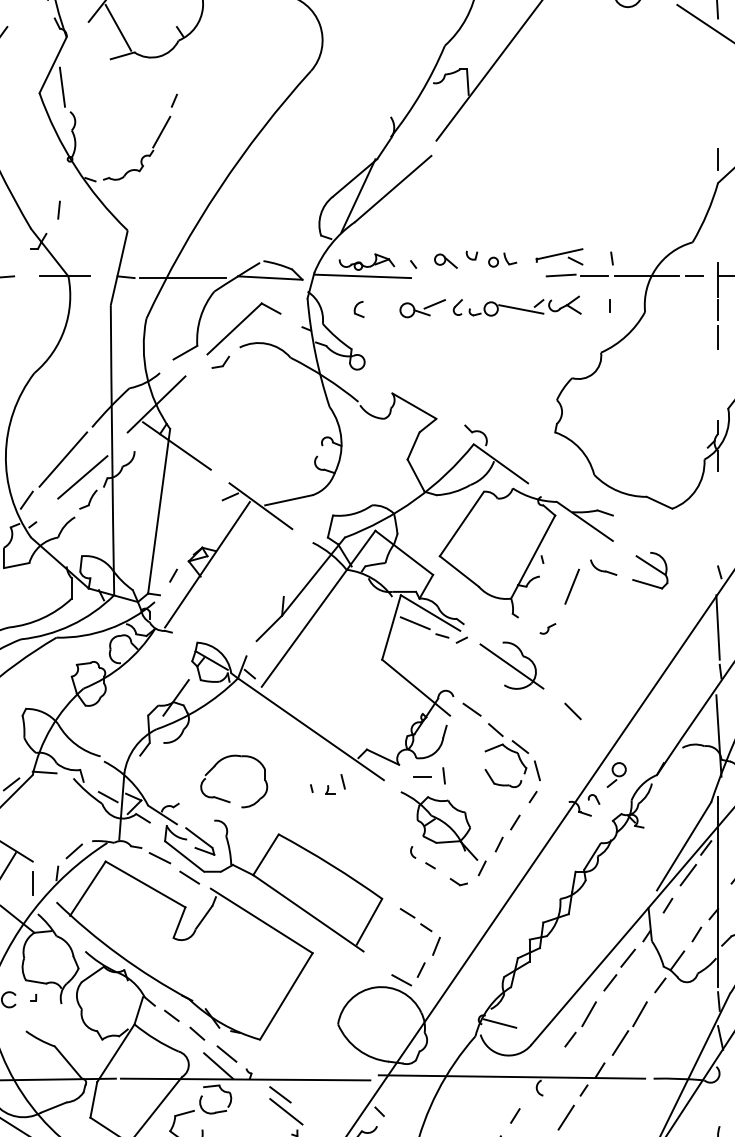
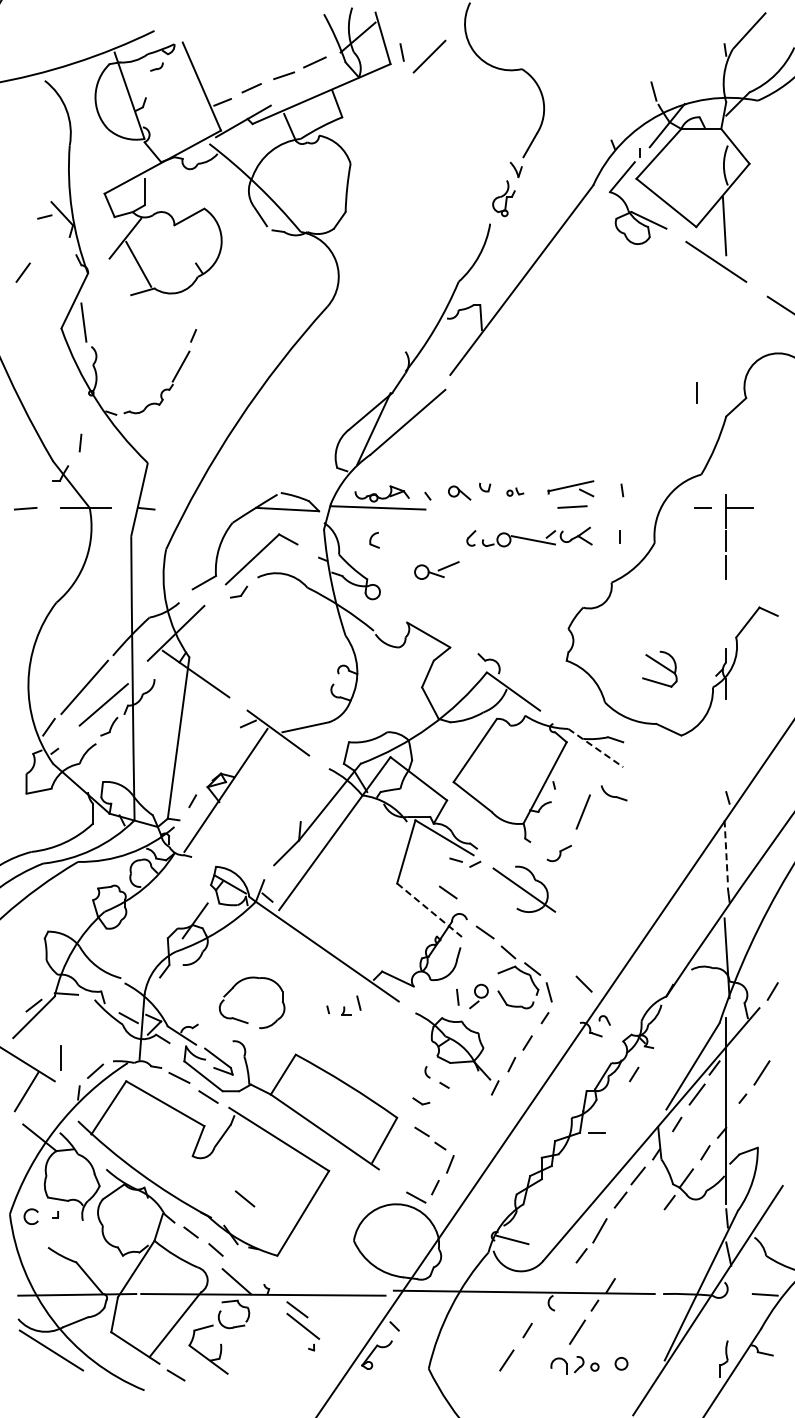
line: (717, 158) -> (696, 392), moved
part: (502, 259) -> (515, 491), size x0.6
line: (593, 275) -> (604, 507), removed
line: (646, 275) -> (656, 507), removed
line: (182, 278) -> (201, 509), removed
part: (422, 308) -> (436, 570), moved
line: (585, 521) -> (596, 748), solid -> dashed
part: (649, 569) -> (659, 668), moved
line: (415, 622) -> (429, 847), removed
line: (718, 627) -> (726, 851), solid -> dashed
part: (547, 628) -> (559, 852), size x1.6
line: (433, 668) -> (447, 892), added
line: (416, 688) -> (430, 911), solid -> dashed
line: (572, 710) -> (583, 983), moved
part: (616, 775) -> (478, 996), moved
line: (422, 776) -> (596, 1132), moved
line: (624, 854) -> (634, 1074), added
part: (459, 882) -> (421, 1101), moved
line: (32, 883) -> (60, 1057), moved
part: (629, 1028) -> (639, 1244), removed
line: (226, 1053) -> (244, 1198), moved

